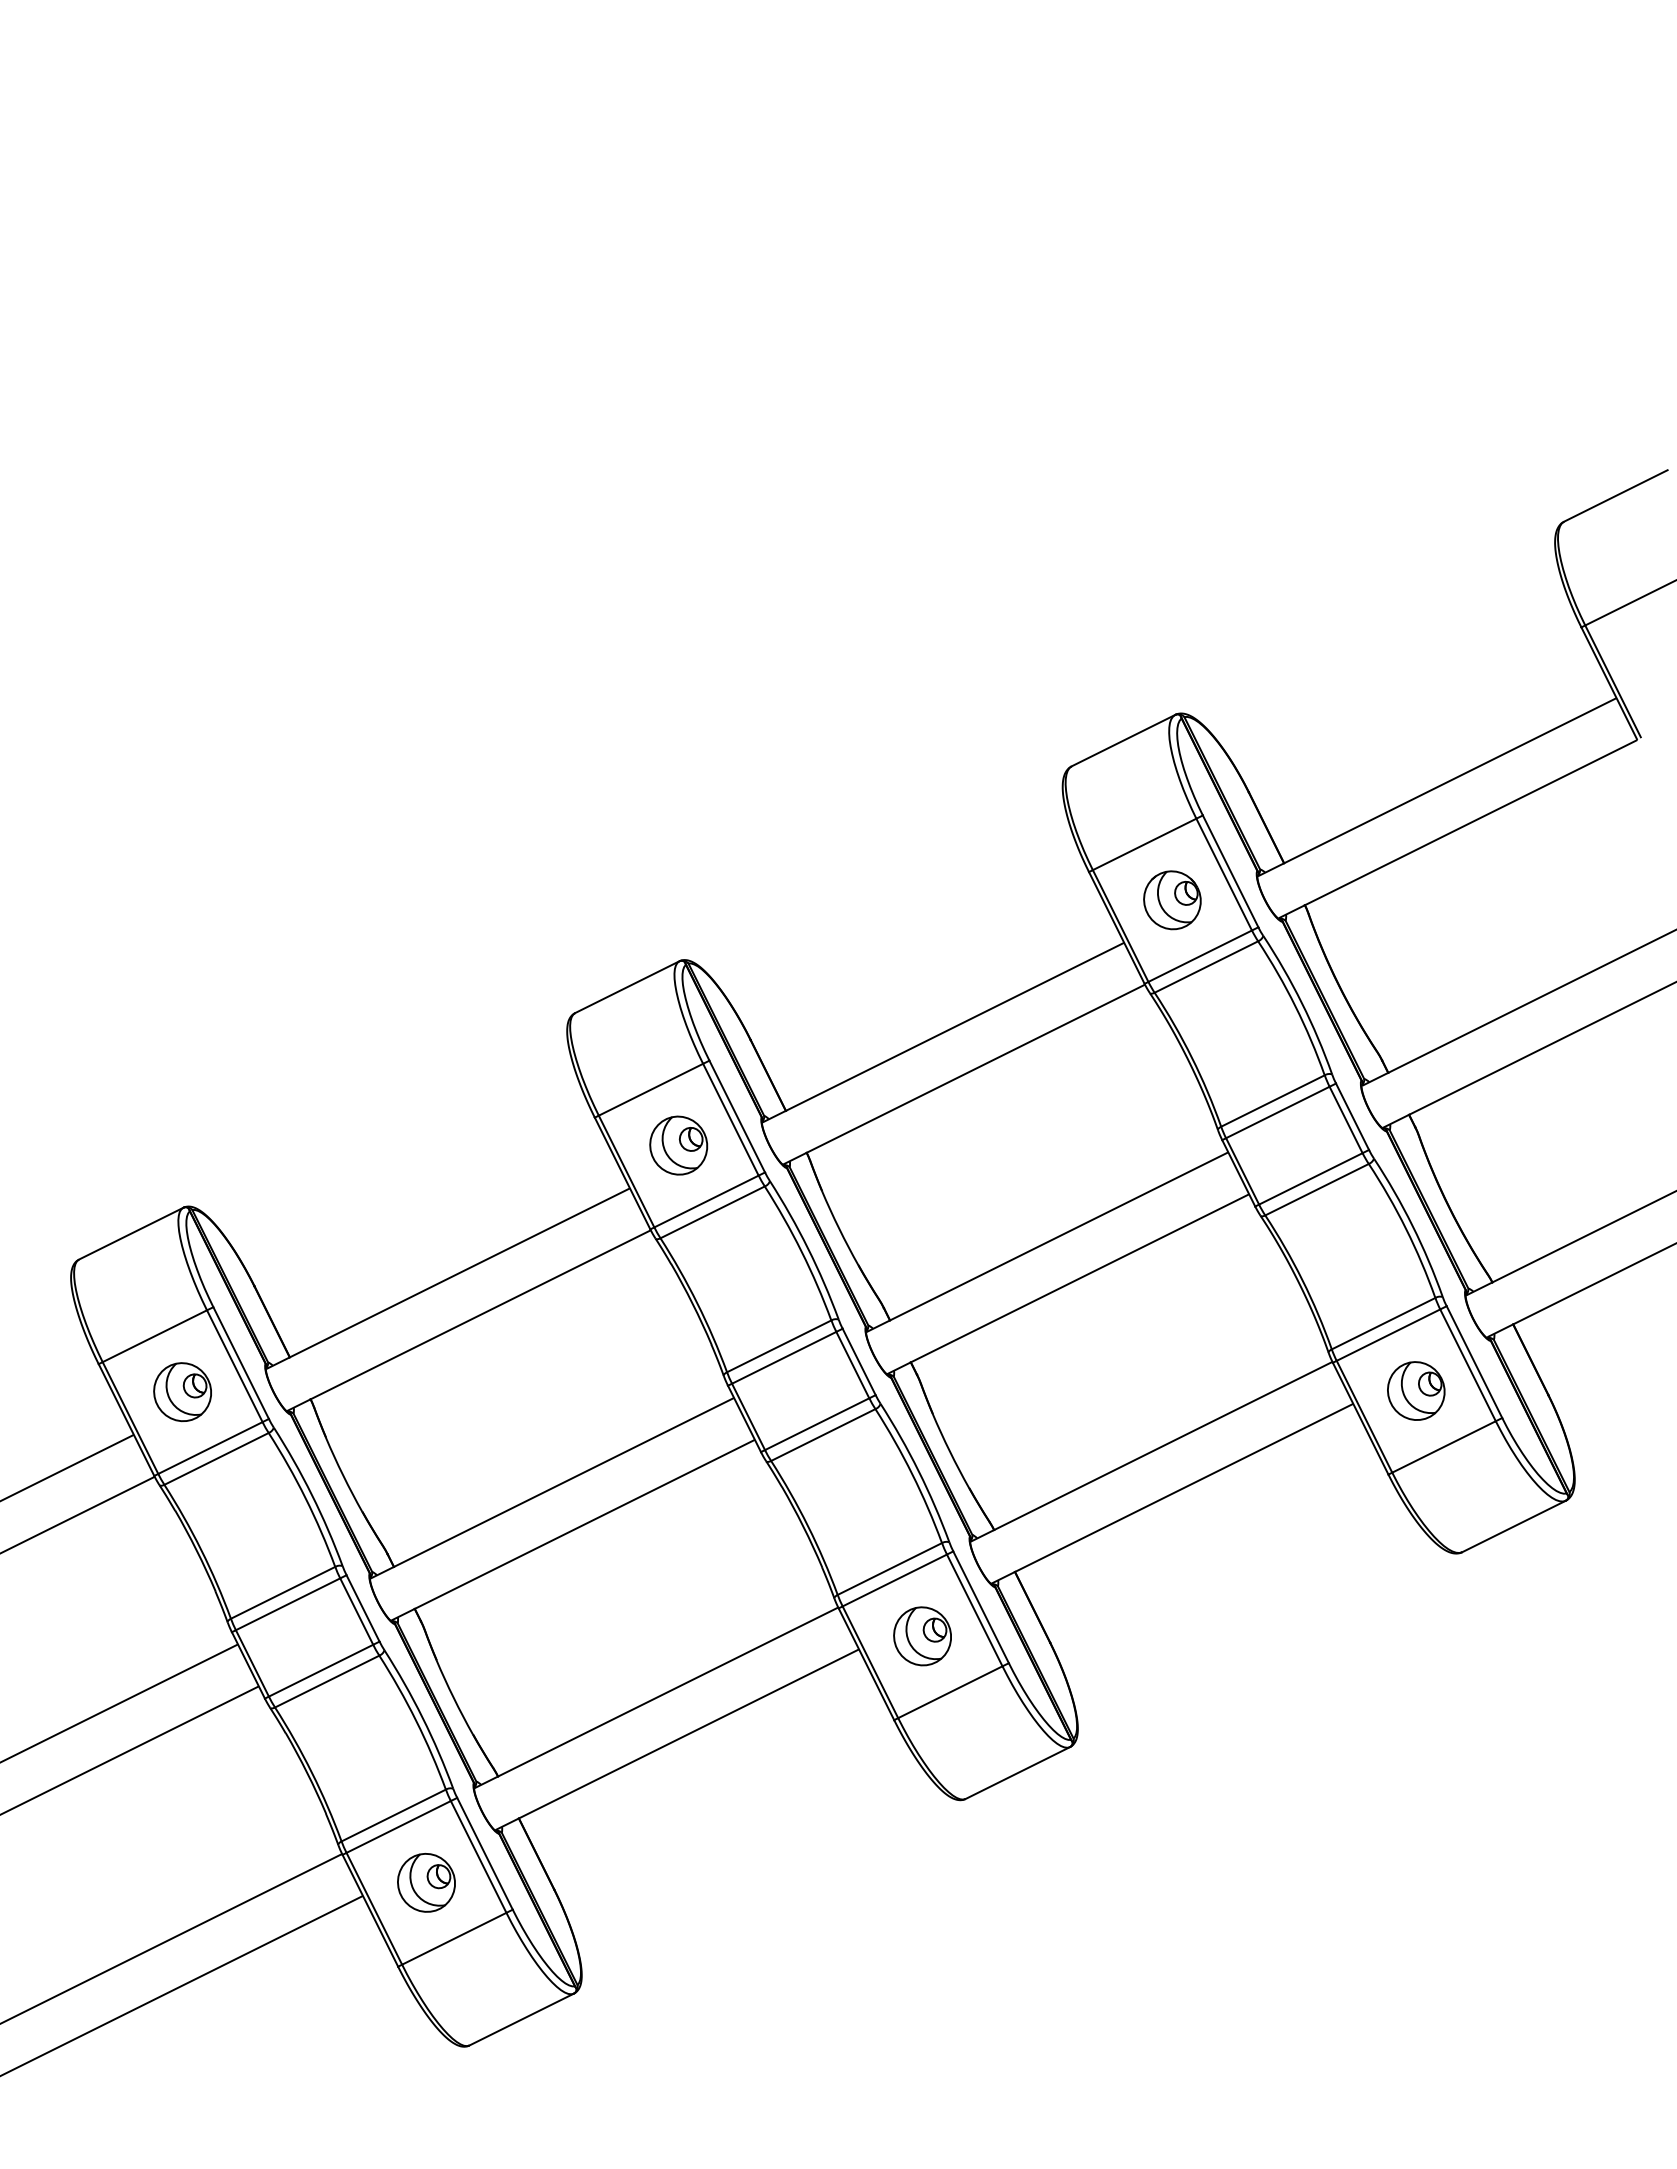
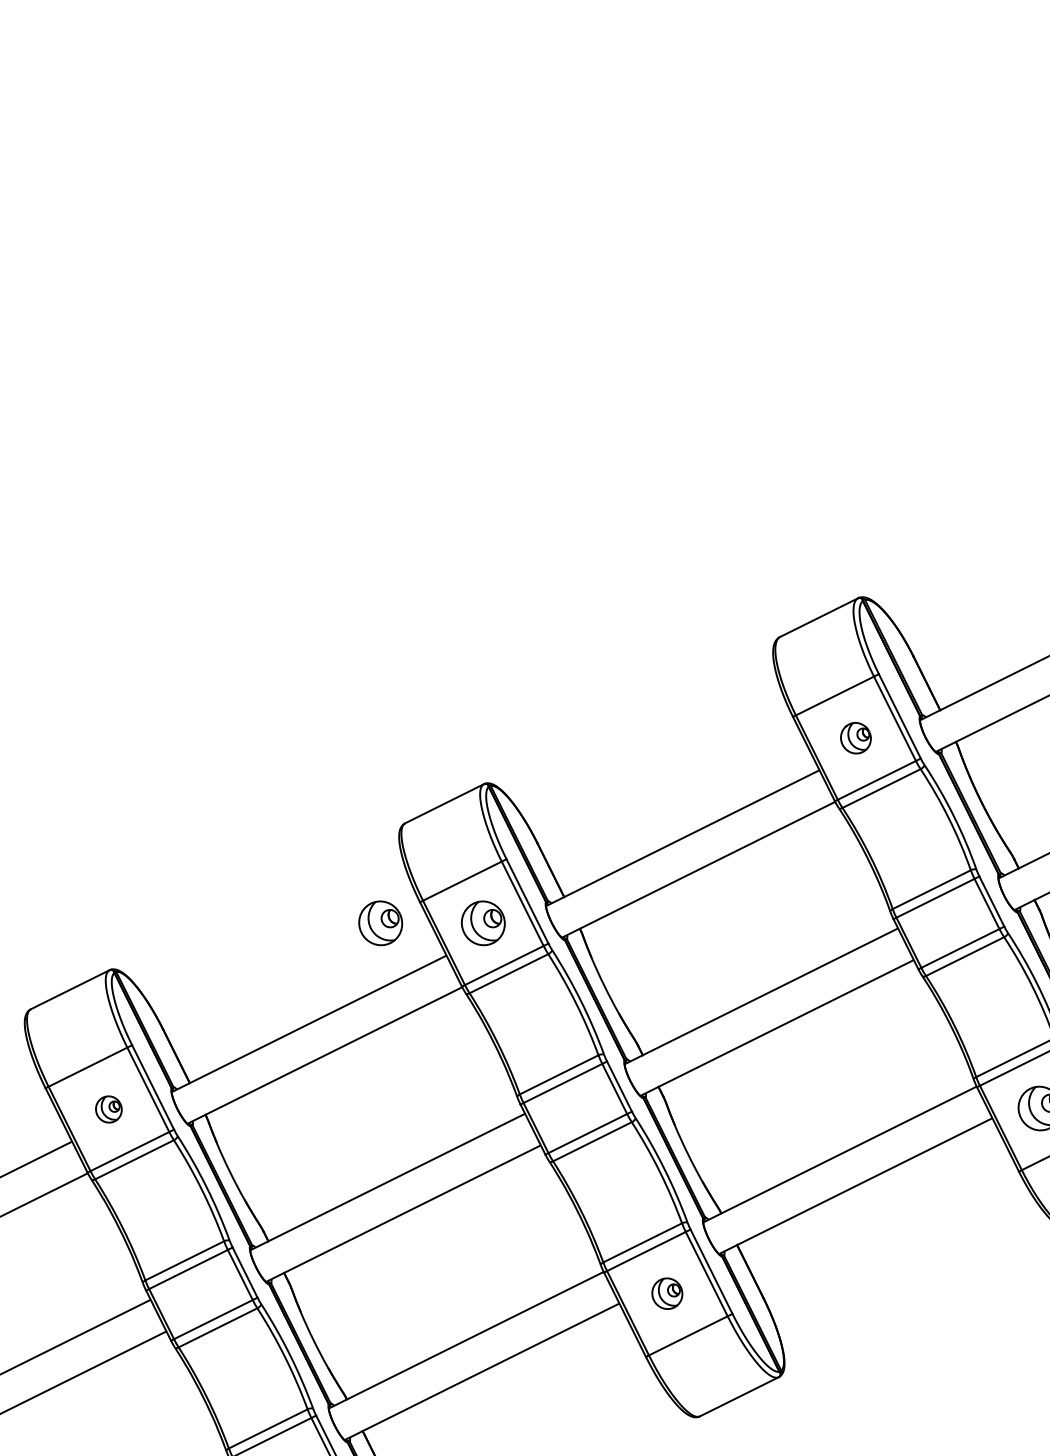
part: (1172, 900) -> (855, 738), size x0.7
part: (542, 1145) -> (380, 923), added
part: (182, 1392) -> (108, 1109), size x0.6
part: (922, 1636) -> (667, 1293), size x0.7

